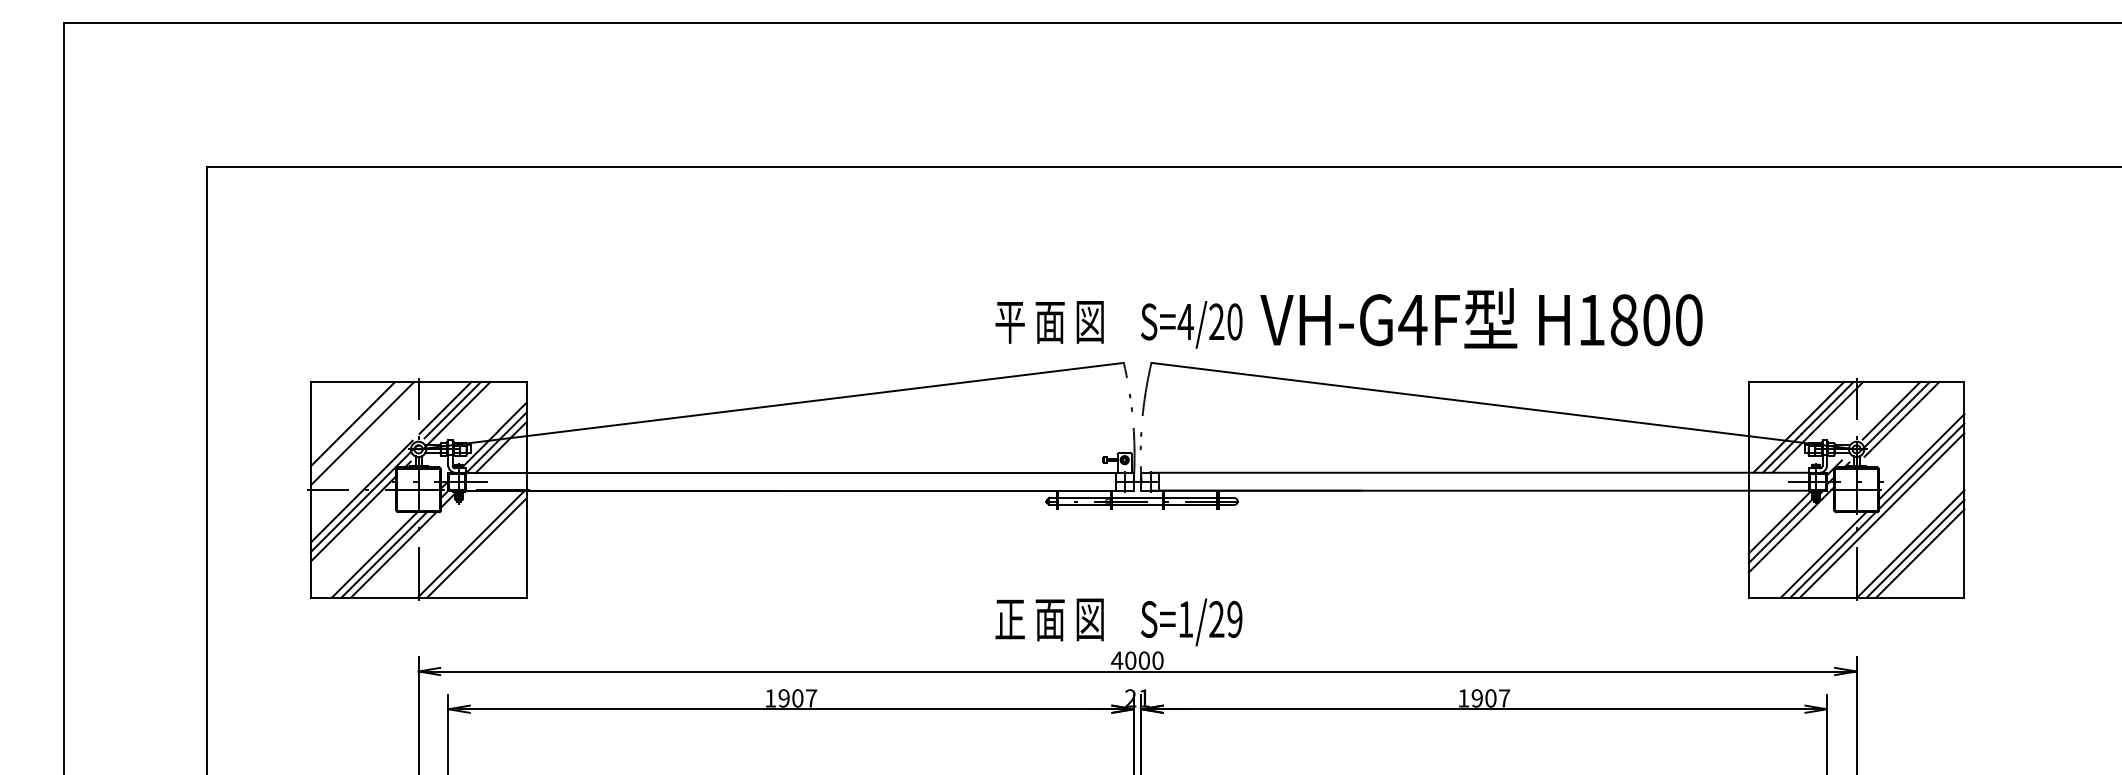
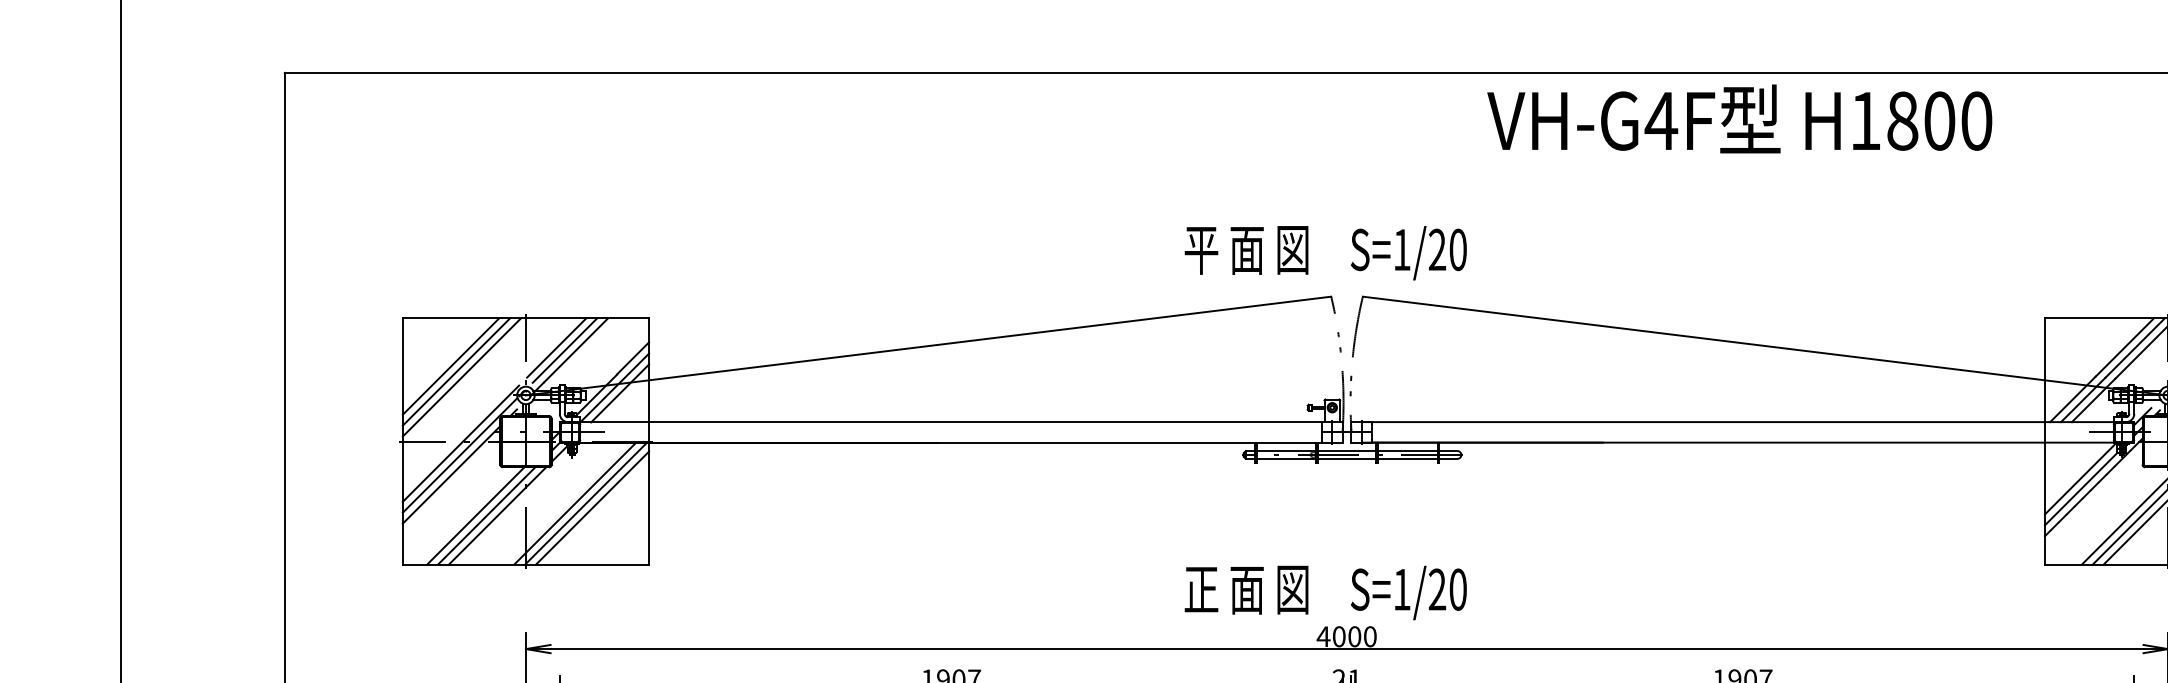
text: (1481, 318) -> (1739, 119), moved
text: (1185, 321) -> (1401, 249), S=4/20 -> S=1/20
line: (357, 428) -> (456, 371), added
line: (461, 543) -> (574, 502), added
text: (1234, 619) -> (1457, 589), S=1/29 -> S=1/20

